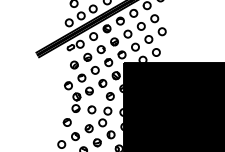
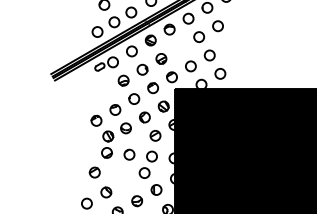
circle: (162, 31) -> (228, 44), removed
circle: (128, 33) -> (180, 47), removed
part: (74, 65) -> (104, 91), removed
part: (89, 128) -> (125, 181), removed

